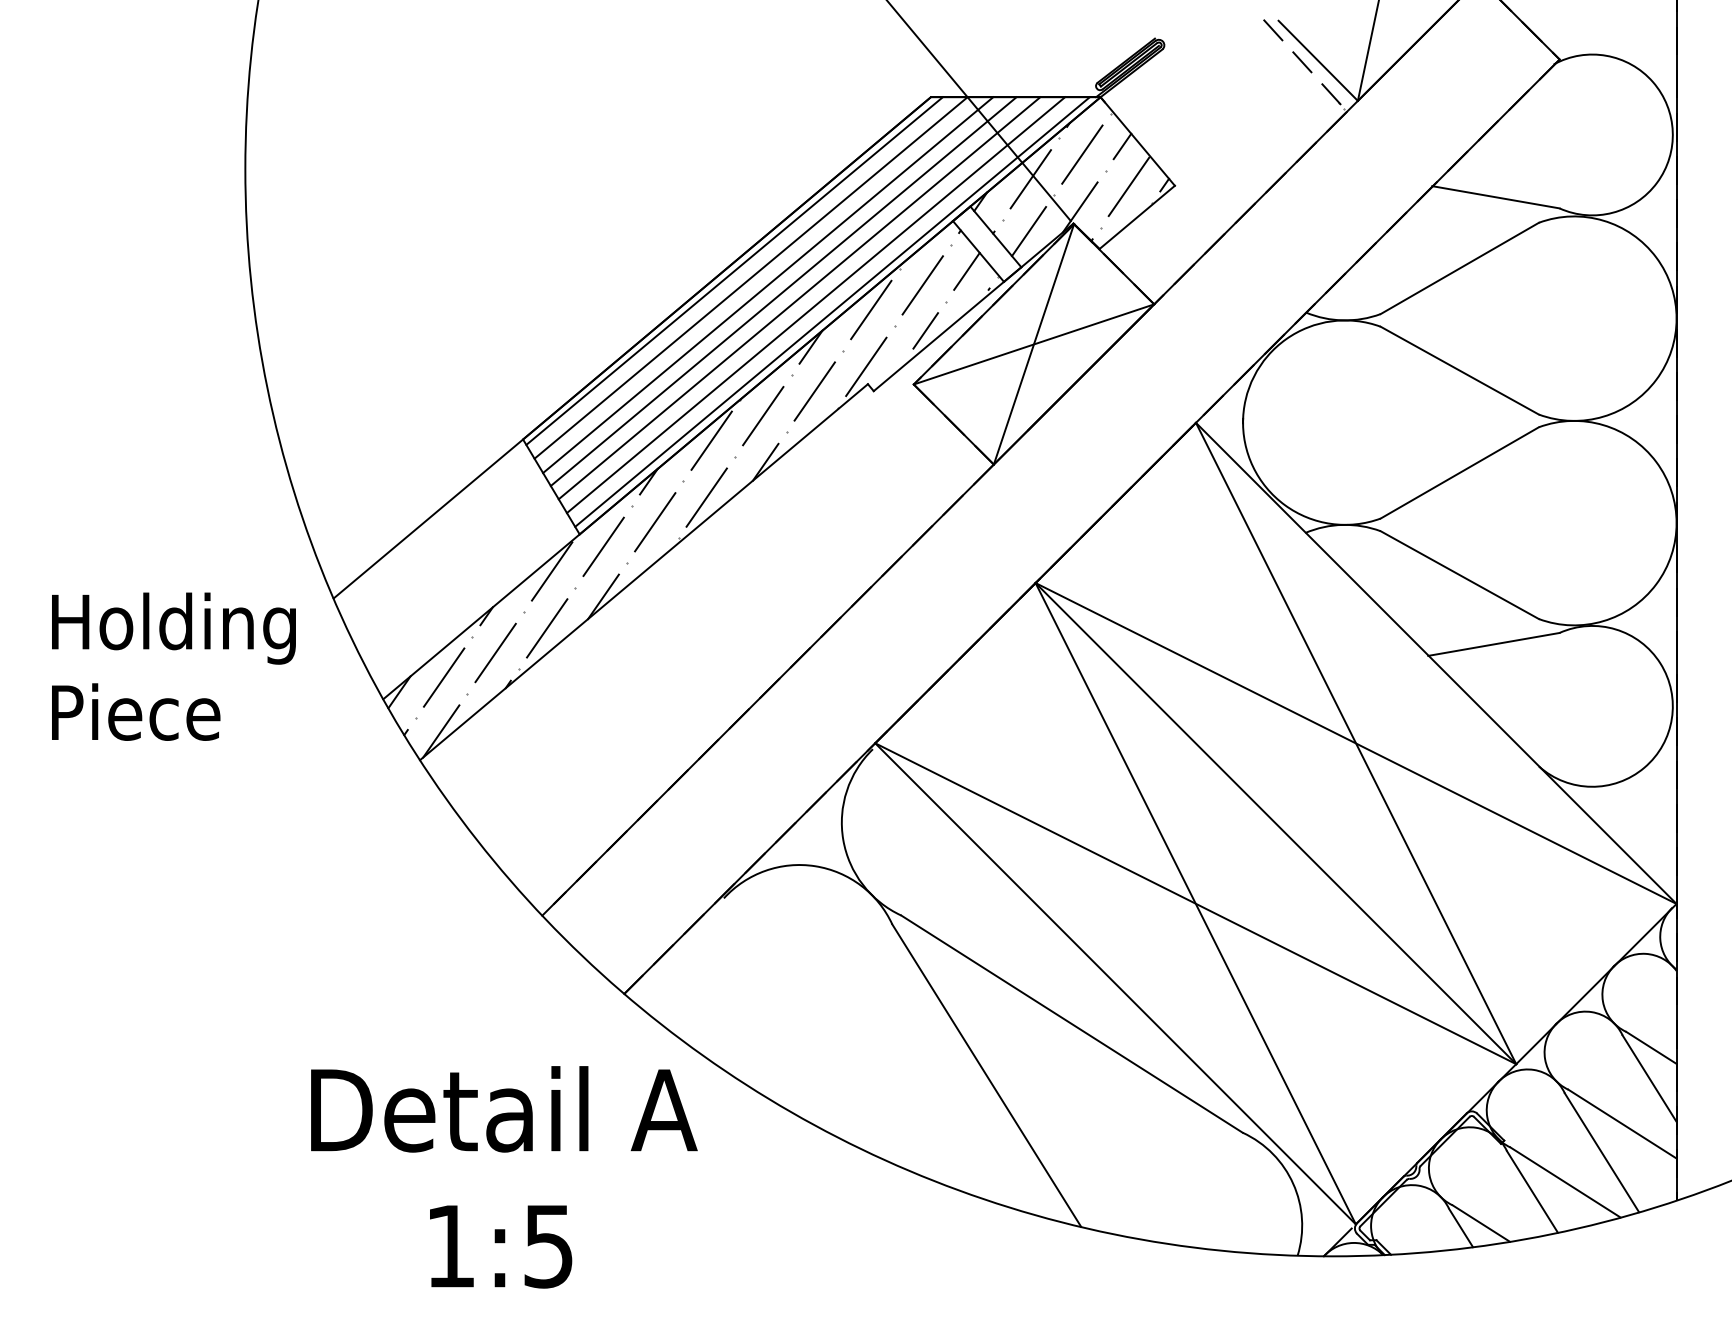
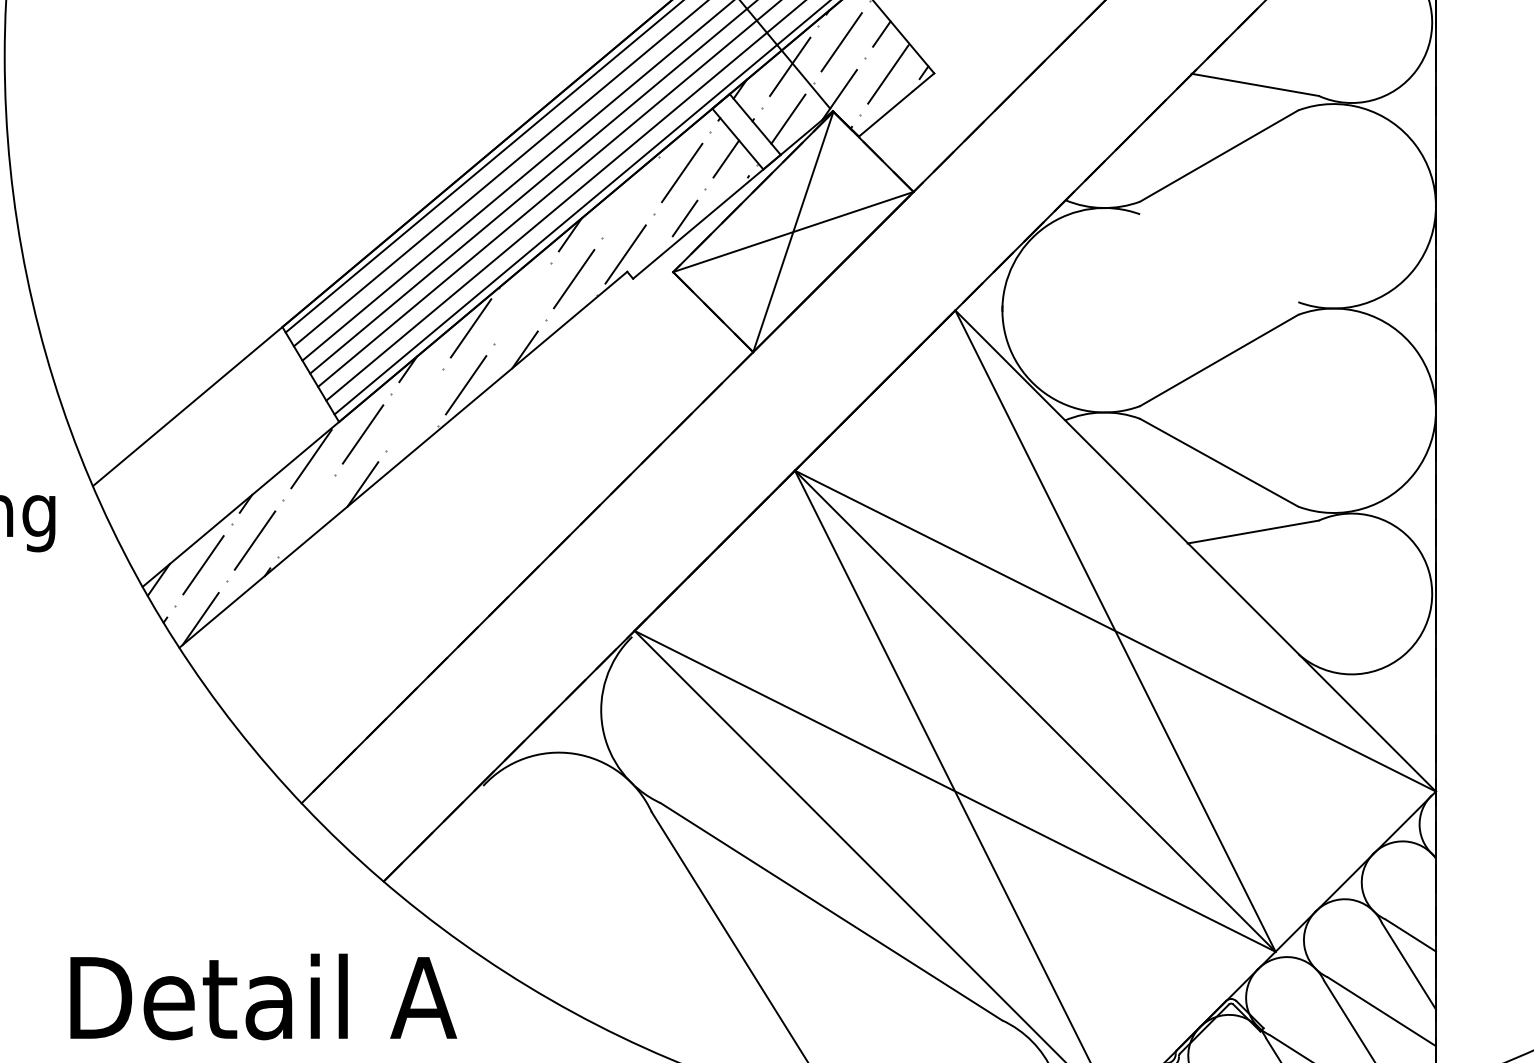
line: (871, 309) -> (630, 197), removed
line: (1459, 370) -> (1218, 258), removed
line: (763, 416) -> (522, 304), removed
line: (655, 522) -> (414, 410), removed
line: (547, 628) -> (306, 516), removed

